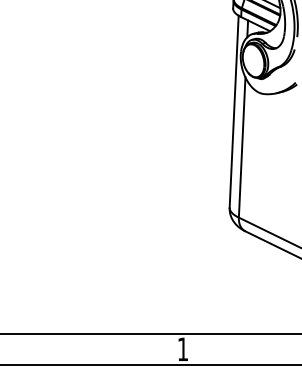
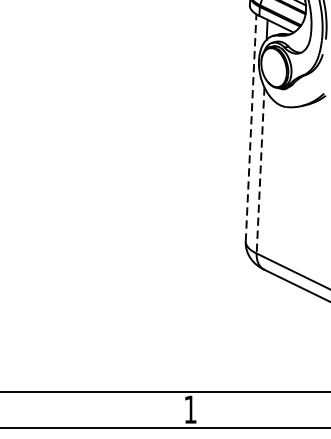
line: (234, 111) -> (251, 127), solid -> dashed
line: (242, 148) -> (260, 171), solid -> dashed

